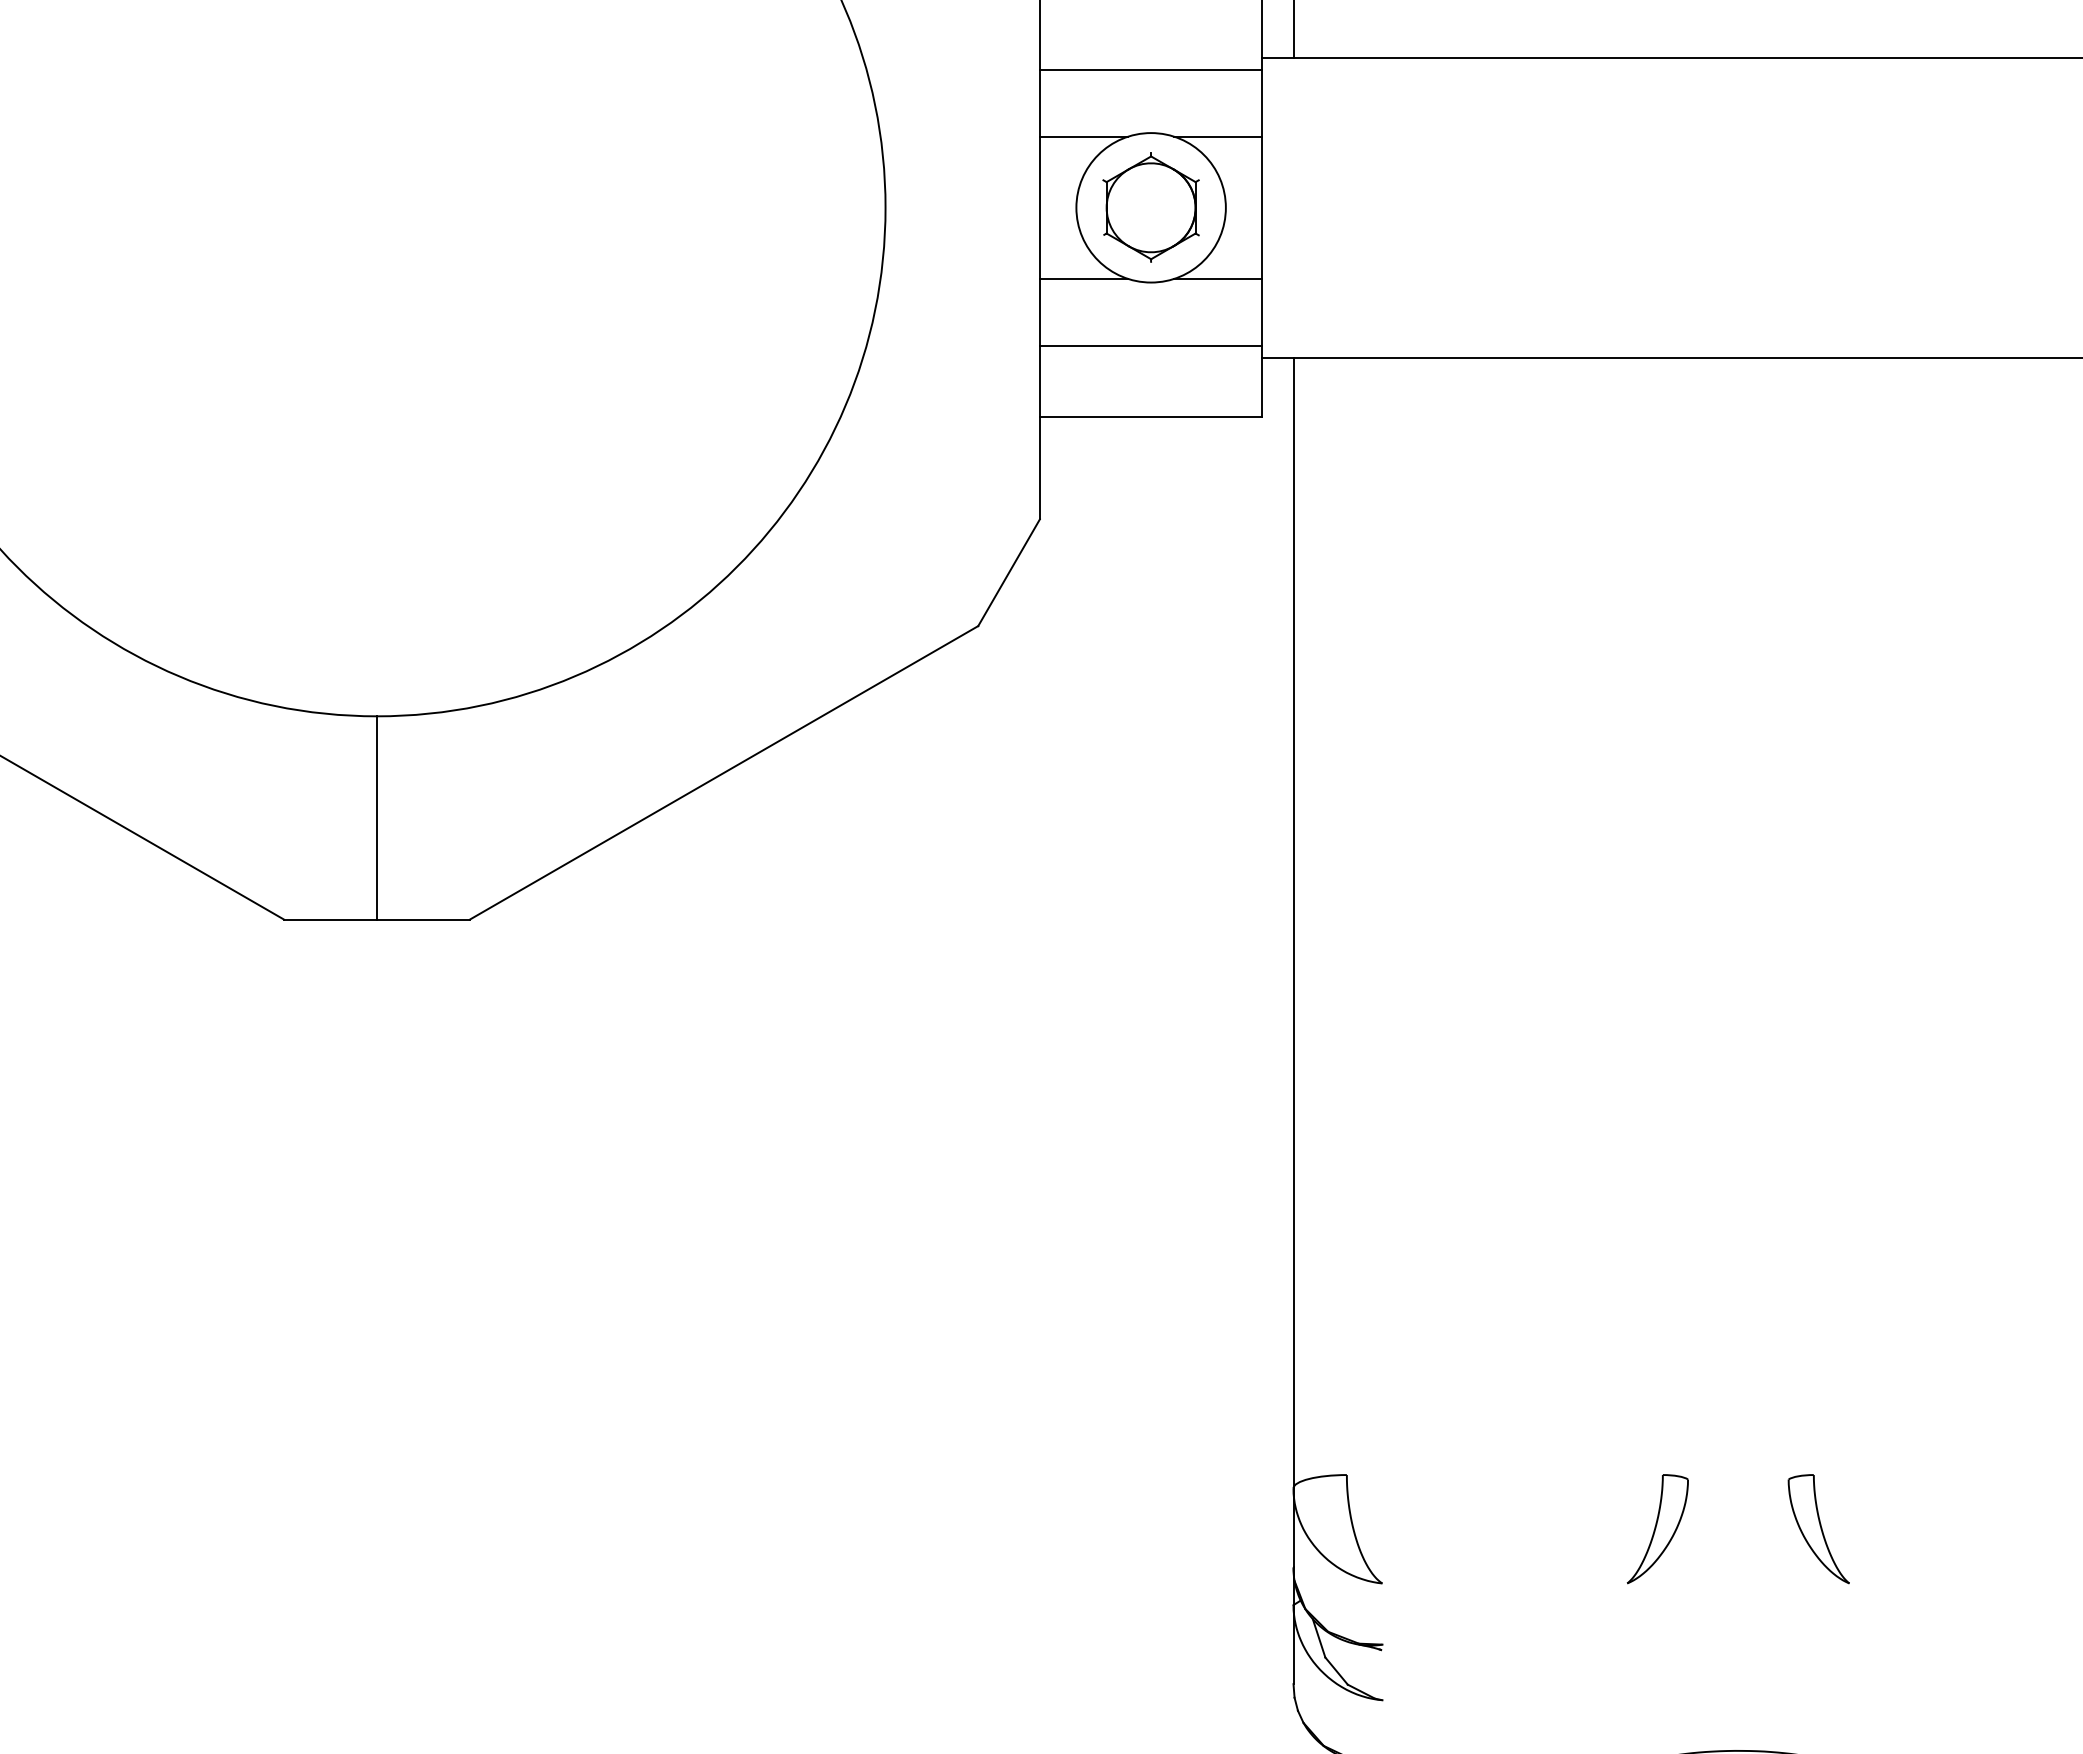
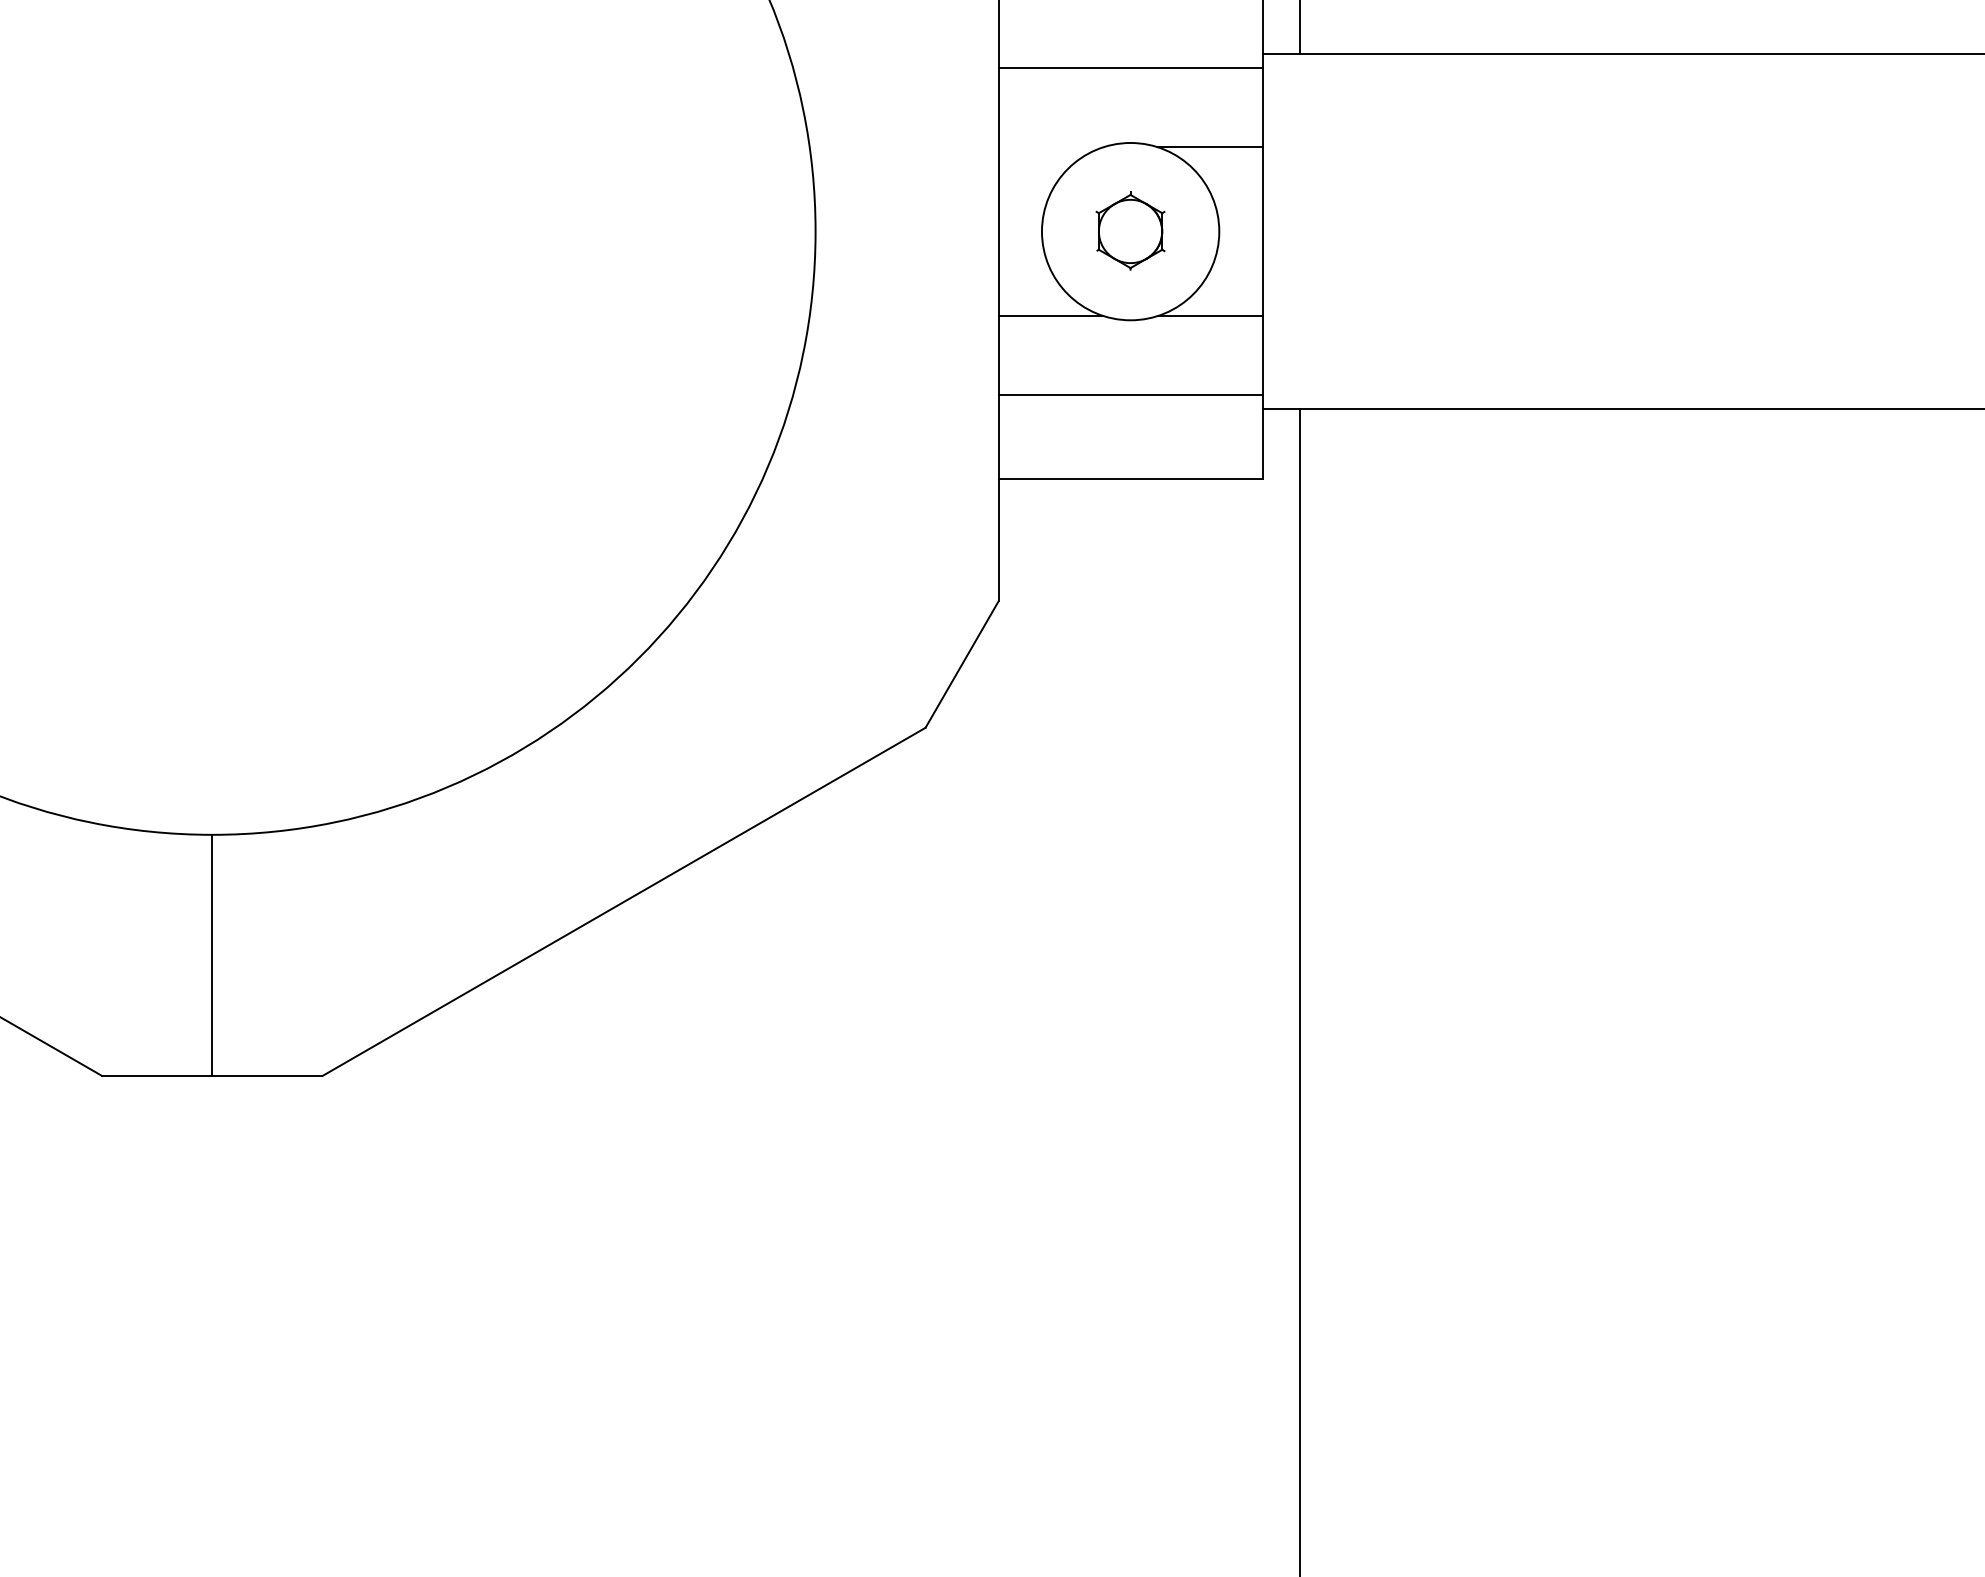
line: (1083, 136) -> (1050, 147), removed
part: (1150, 207) -> (1129, 231), size x0.6

